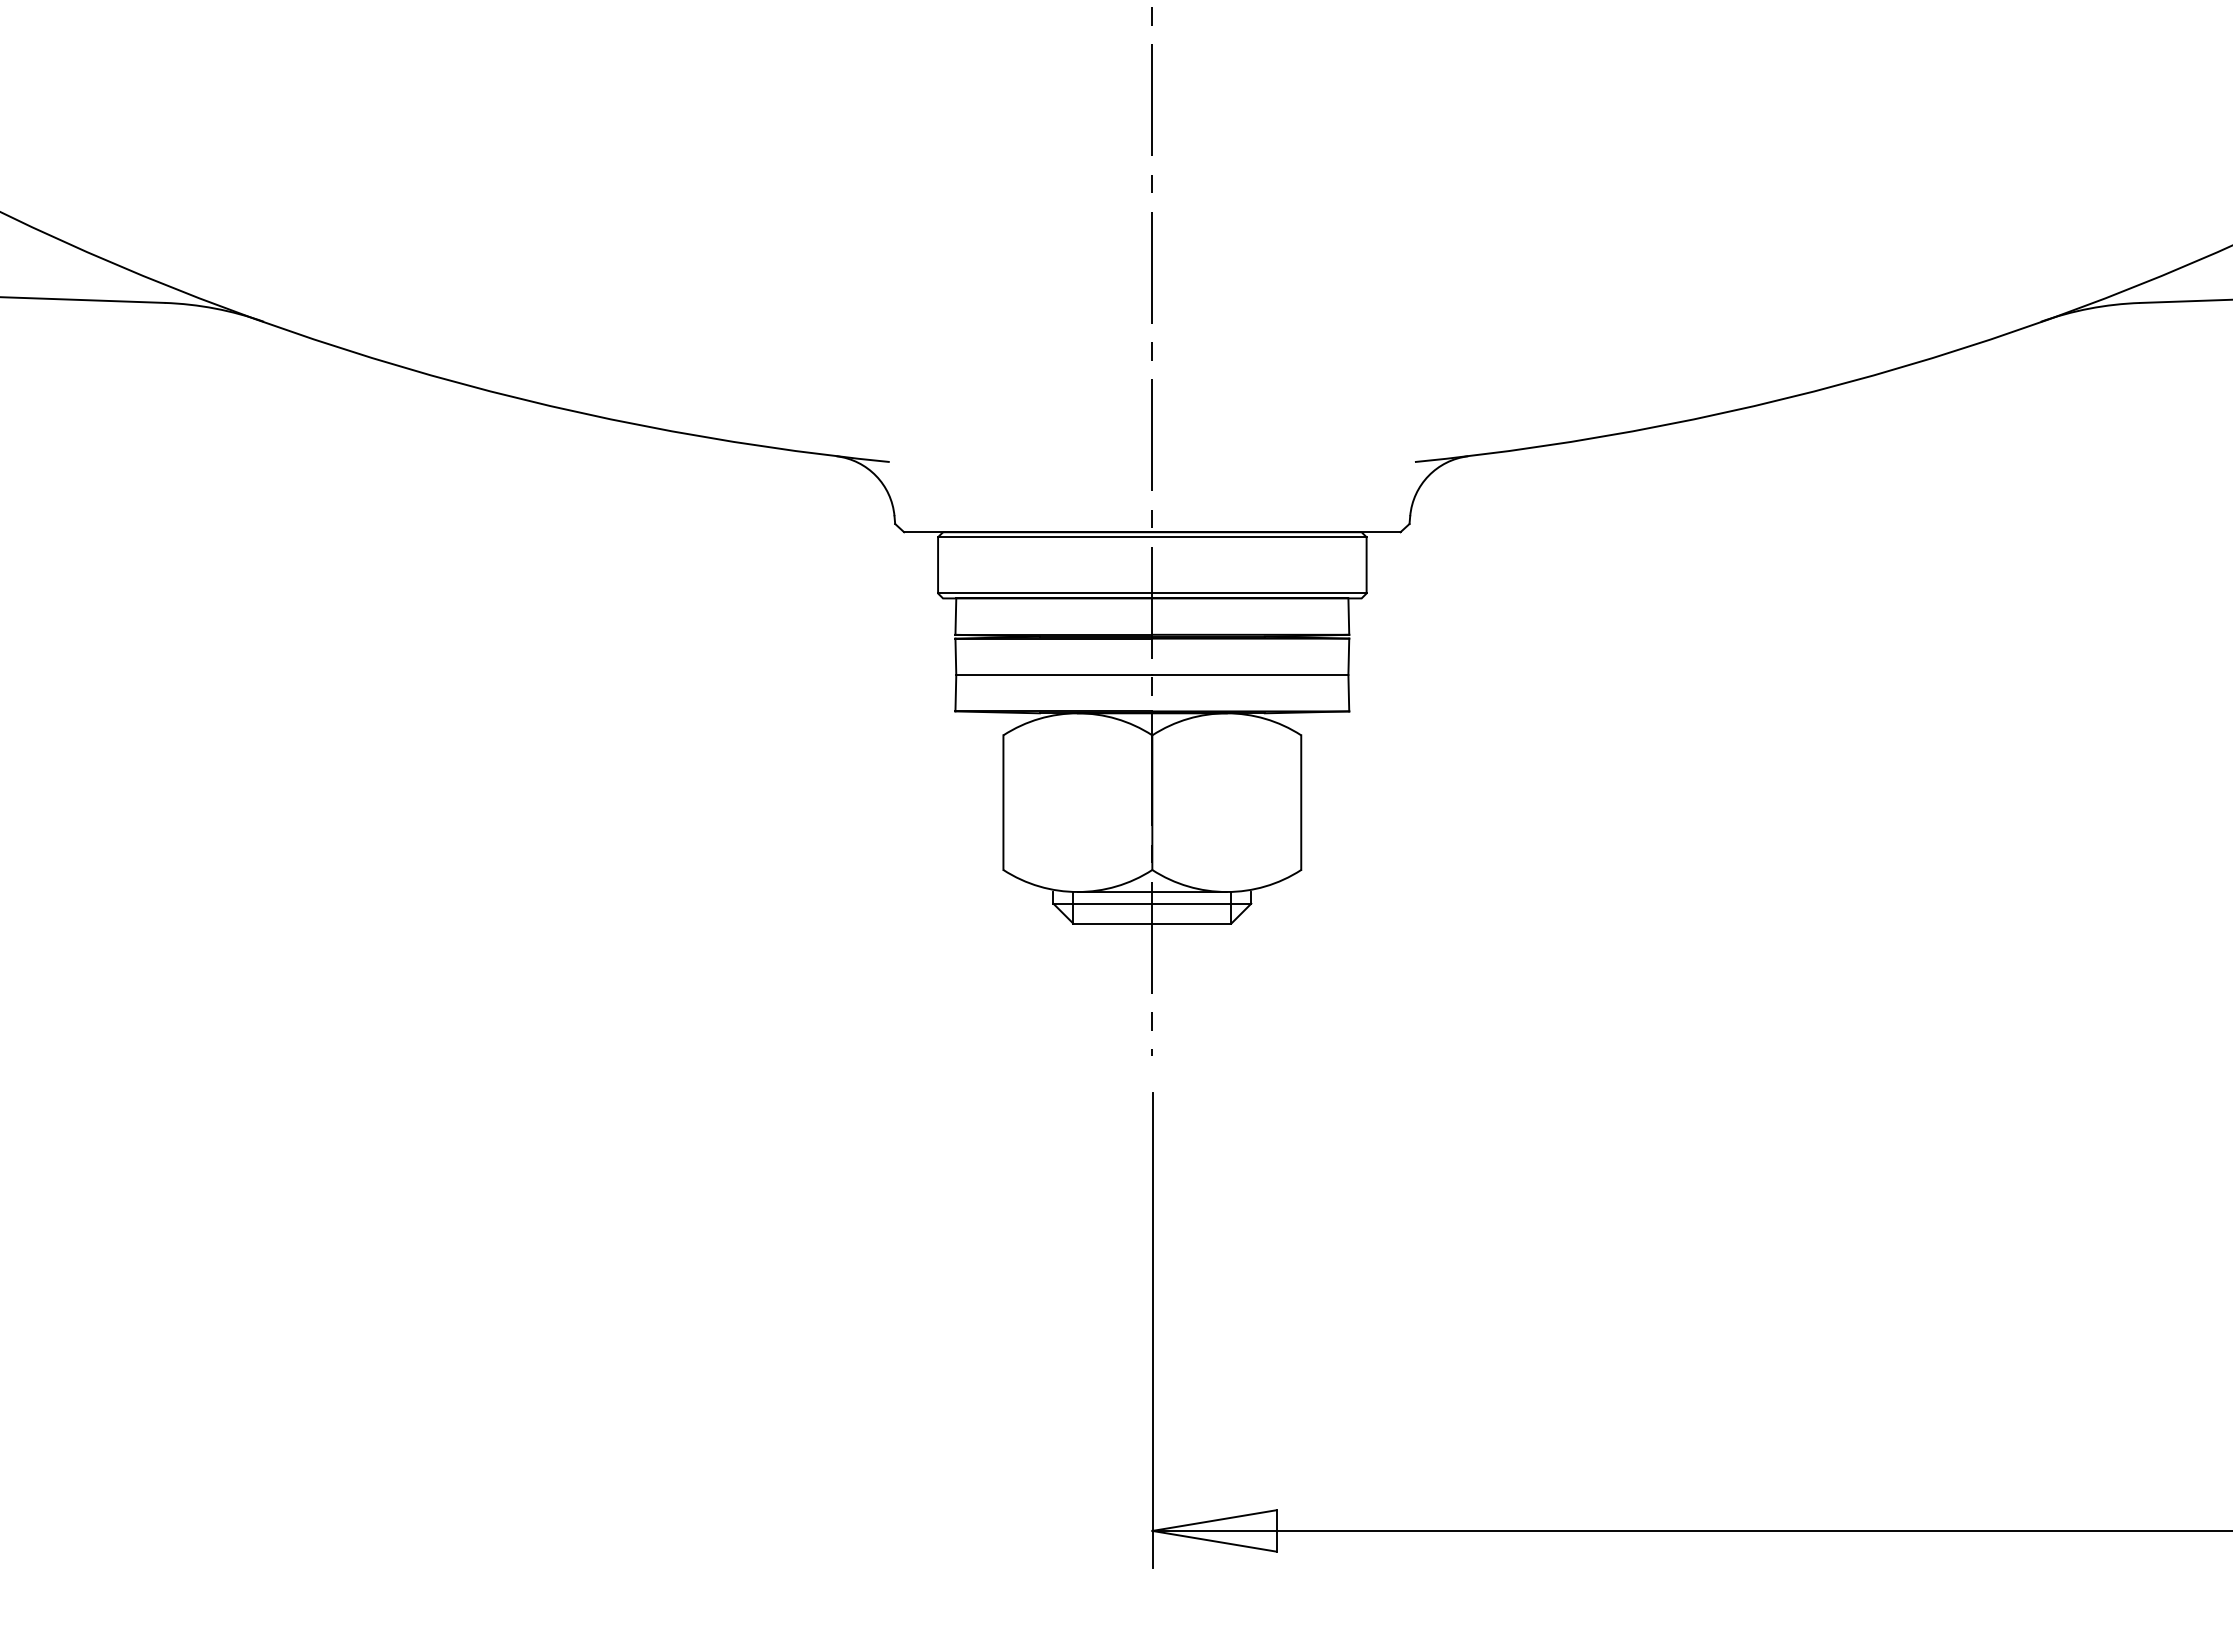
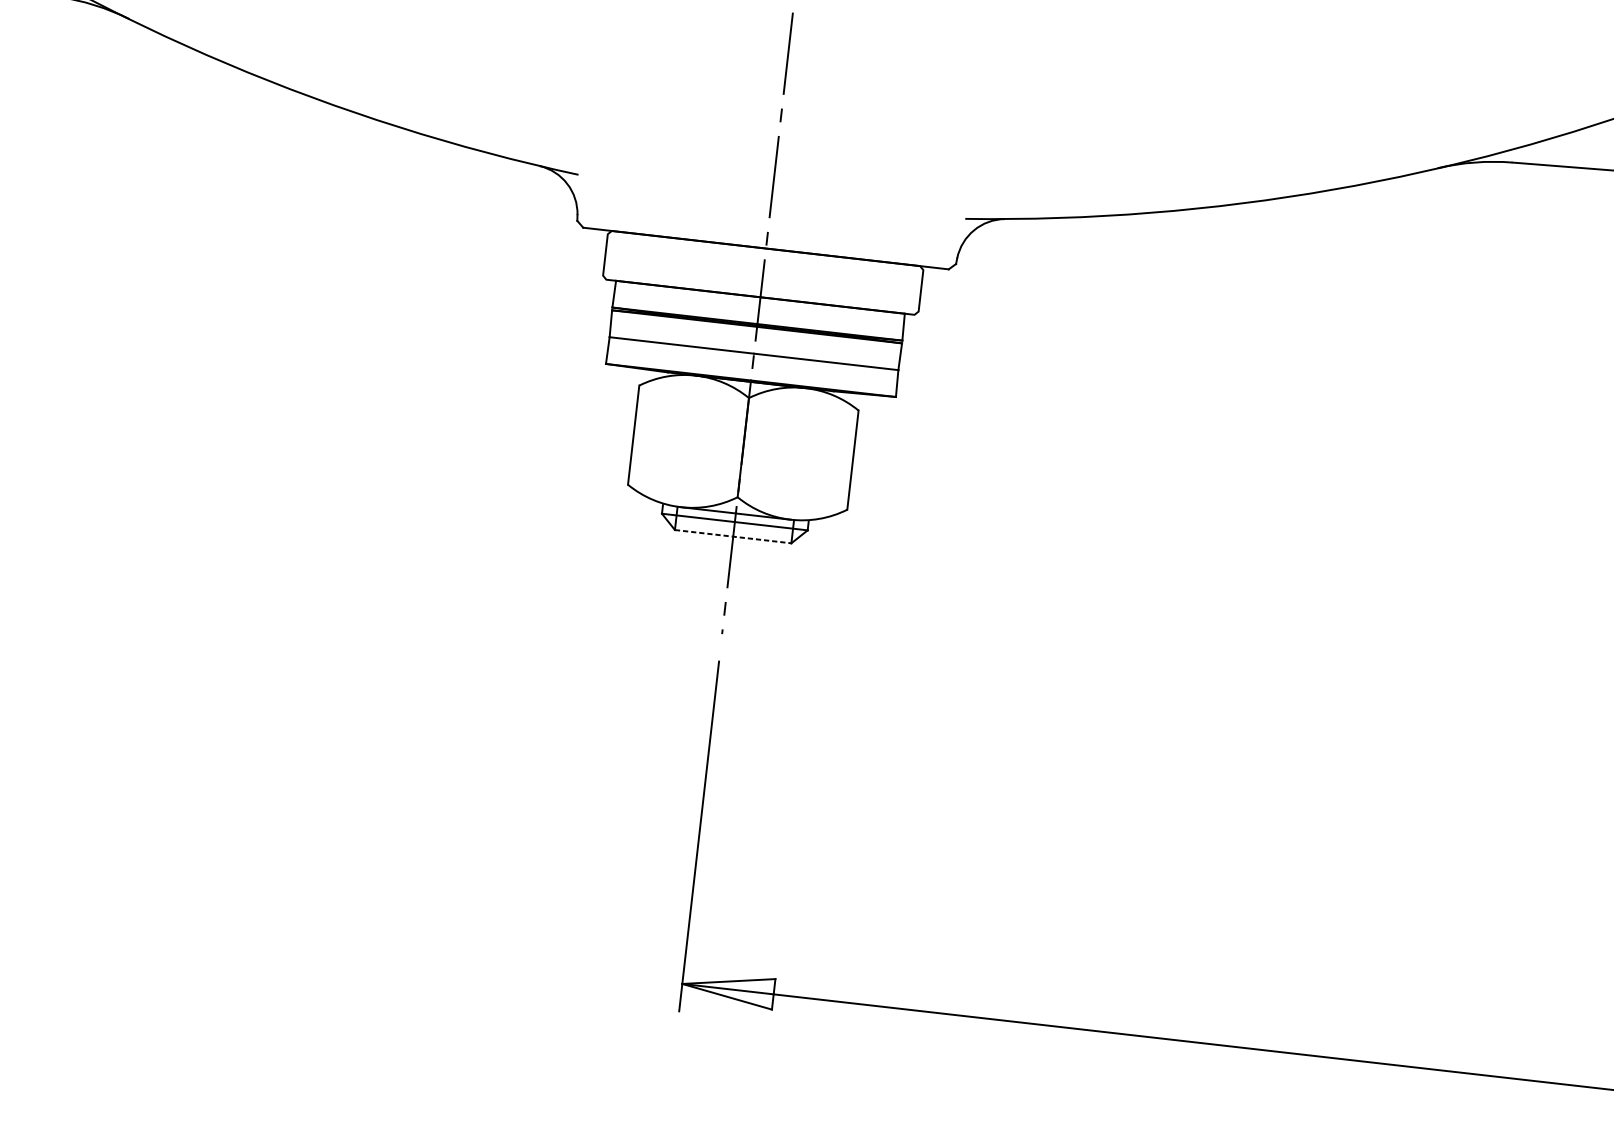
line: (1152, 537) -> (765, 252), removed
line: (1152, 593) -> (760, 293), removed
line: (1152, 923) -> (733, 536), solid -> dashed

